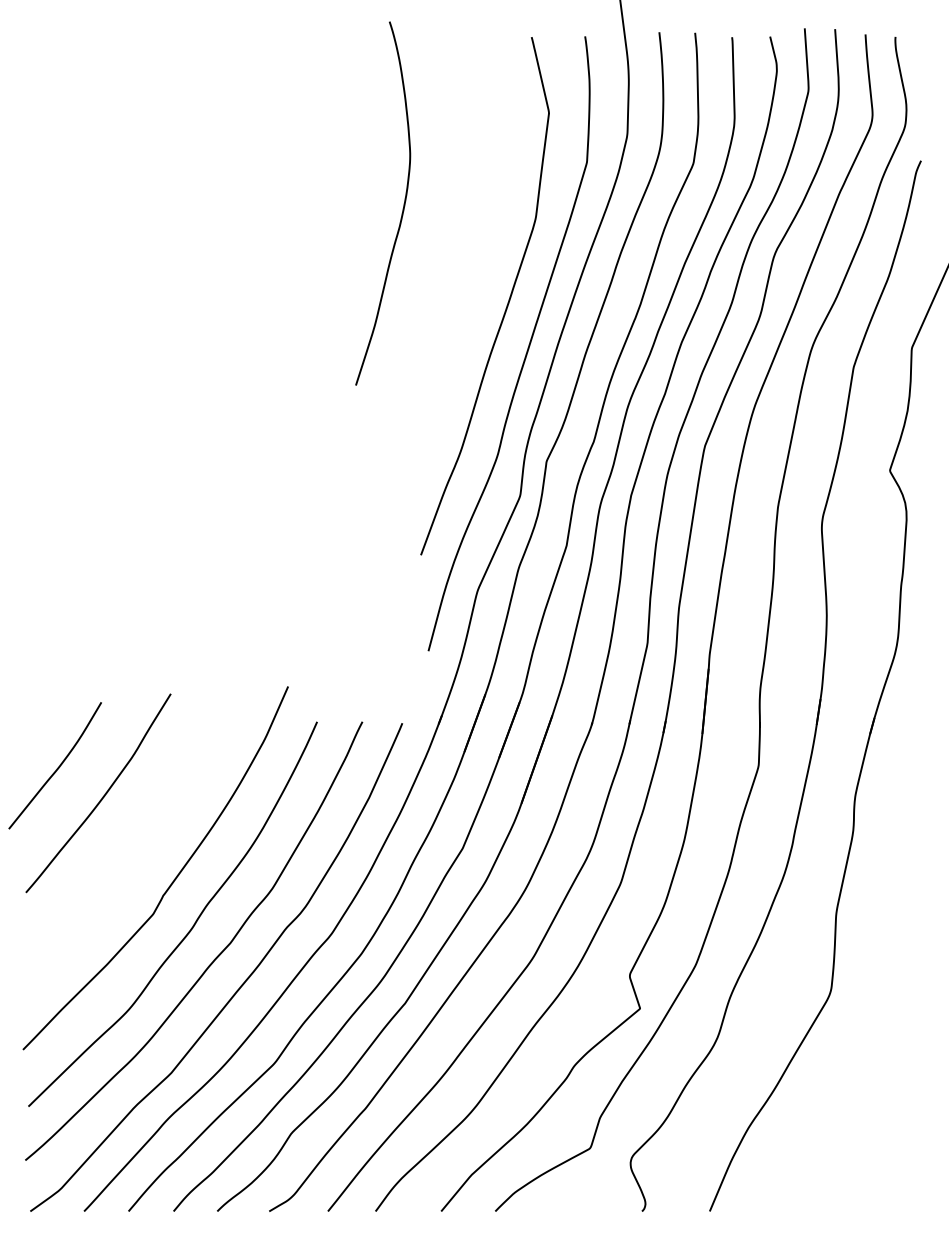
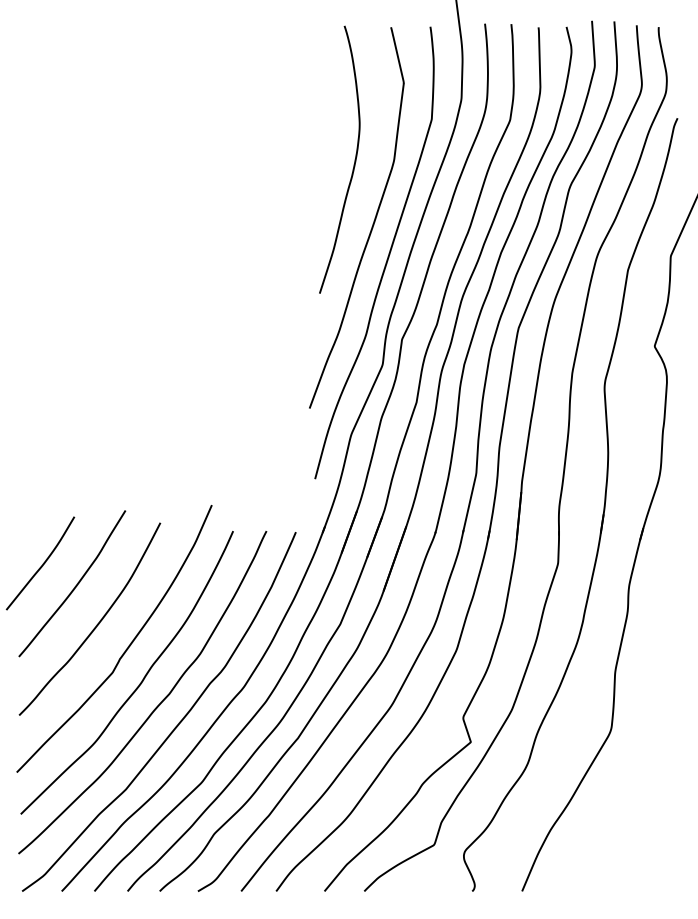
curve: (401, 210) -> (353, 164), moved
curve: (131, 848) -> (96, 624), added

